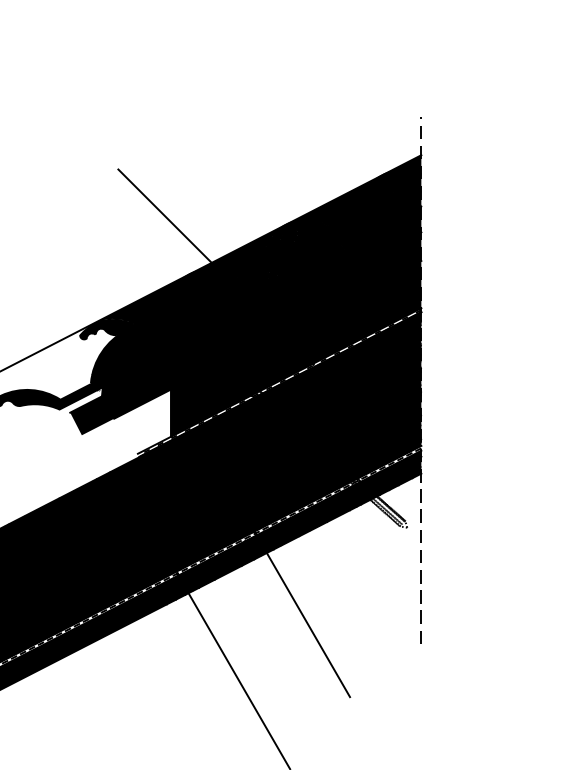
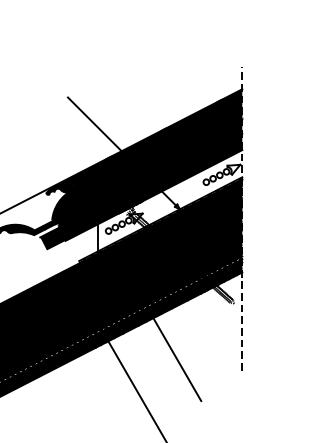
fill: (296, 348) -> (170, 200), removed

